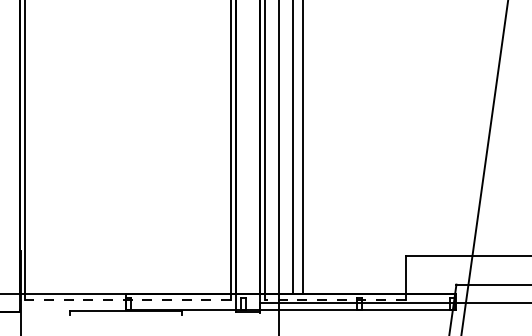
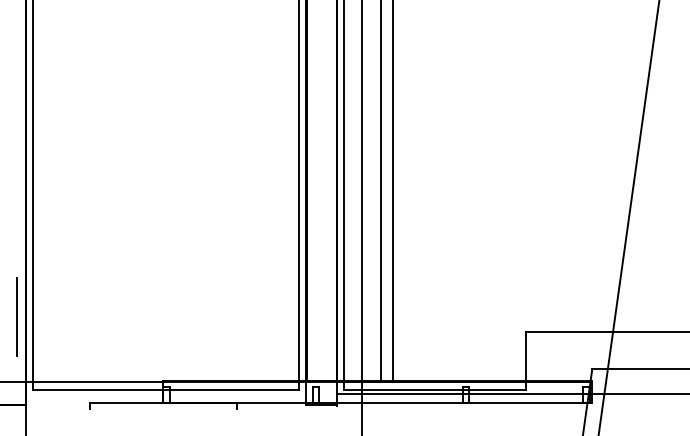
line: (12, 243) -> (16, 316), added
line: (127, 300) -> (165, 389), dashed -> solid
line: (334, 300) -> (434, 389), dashed -> solid

